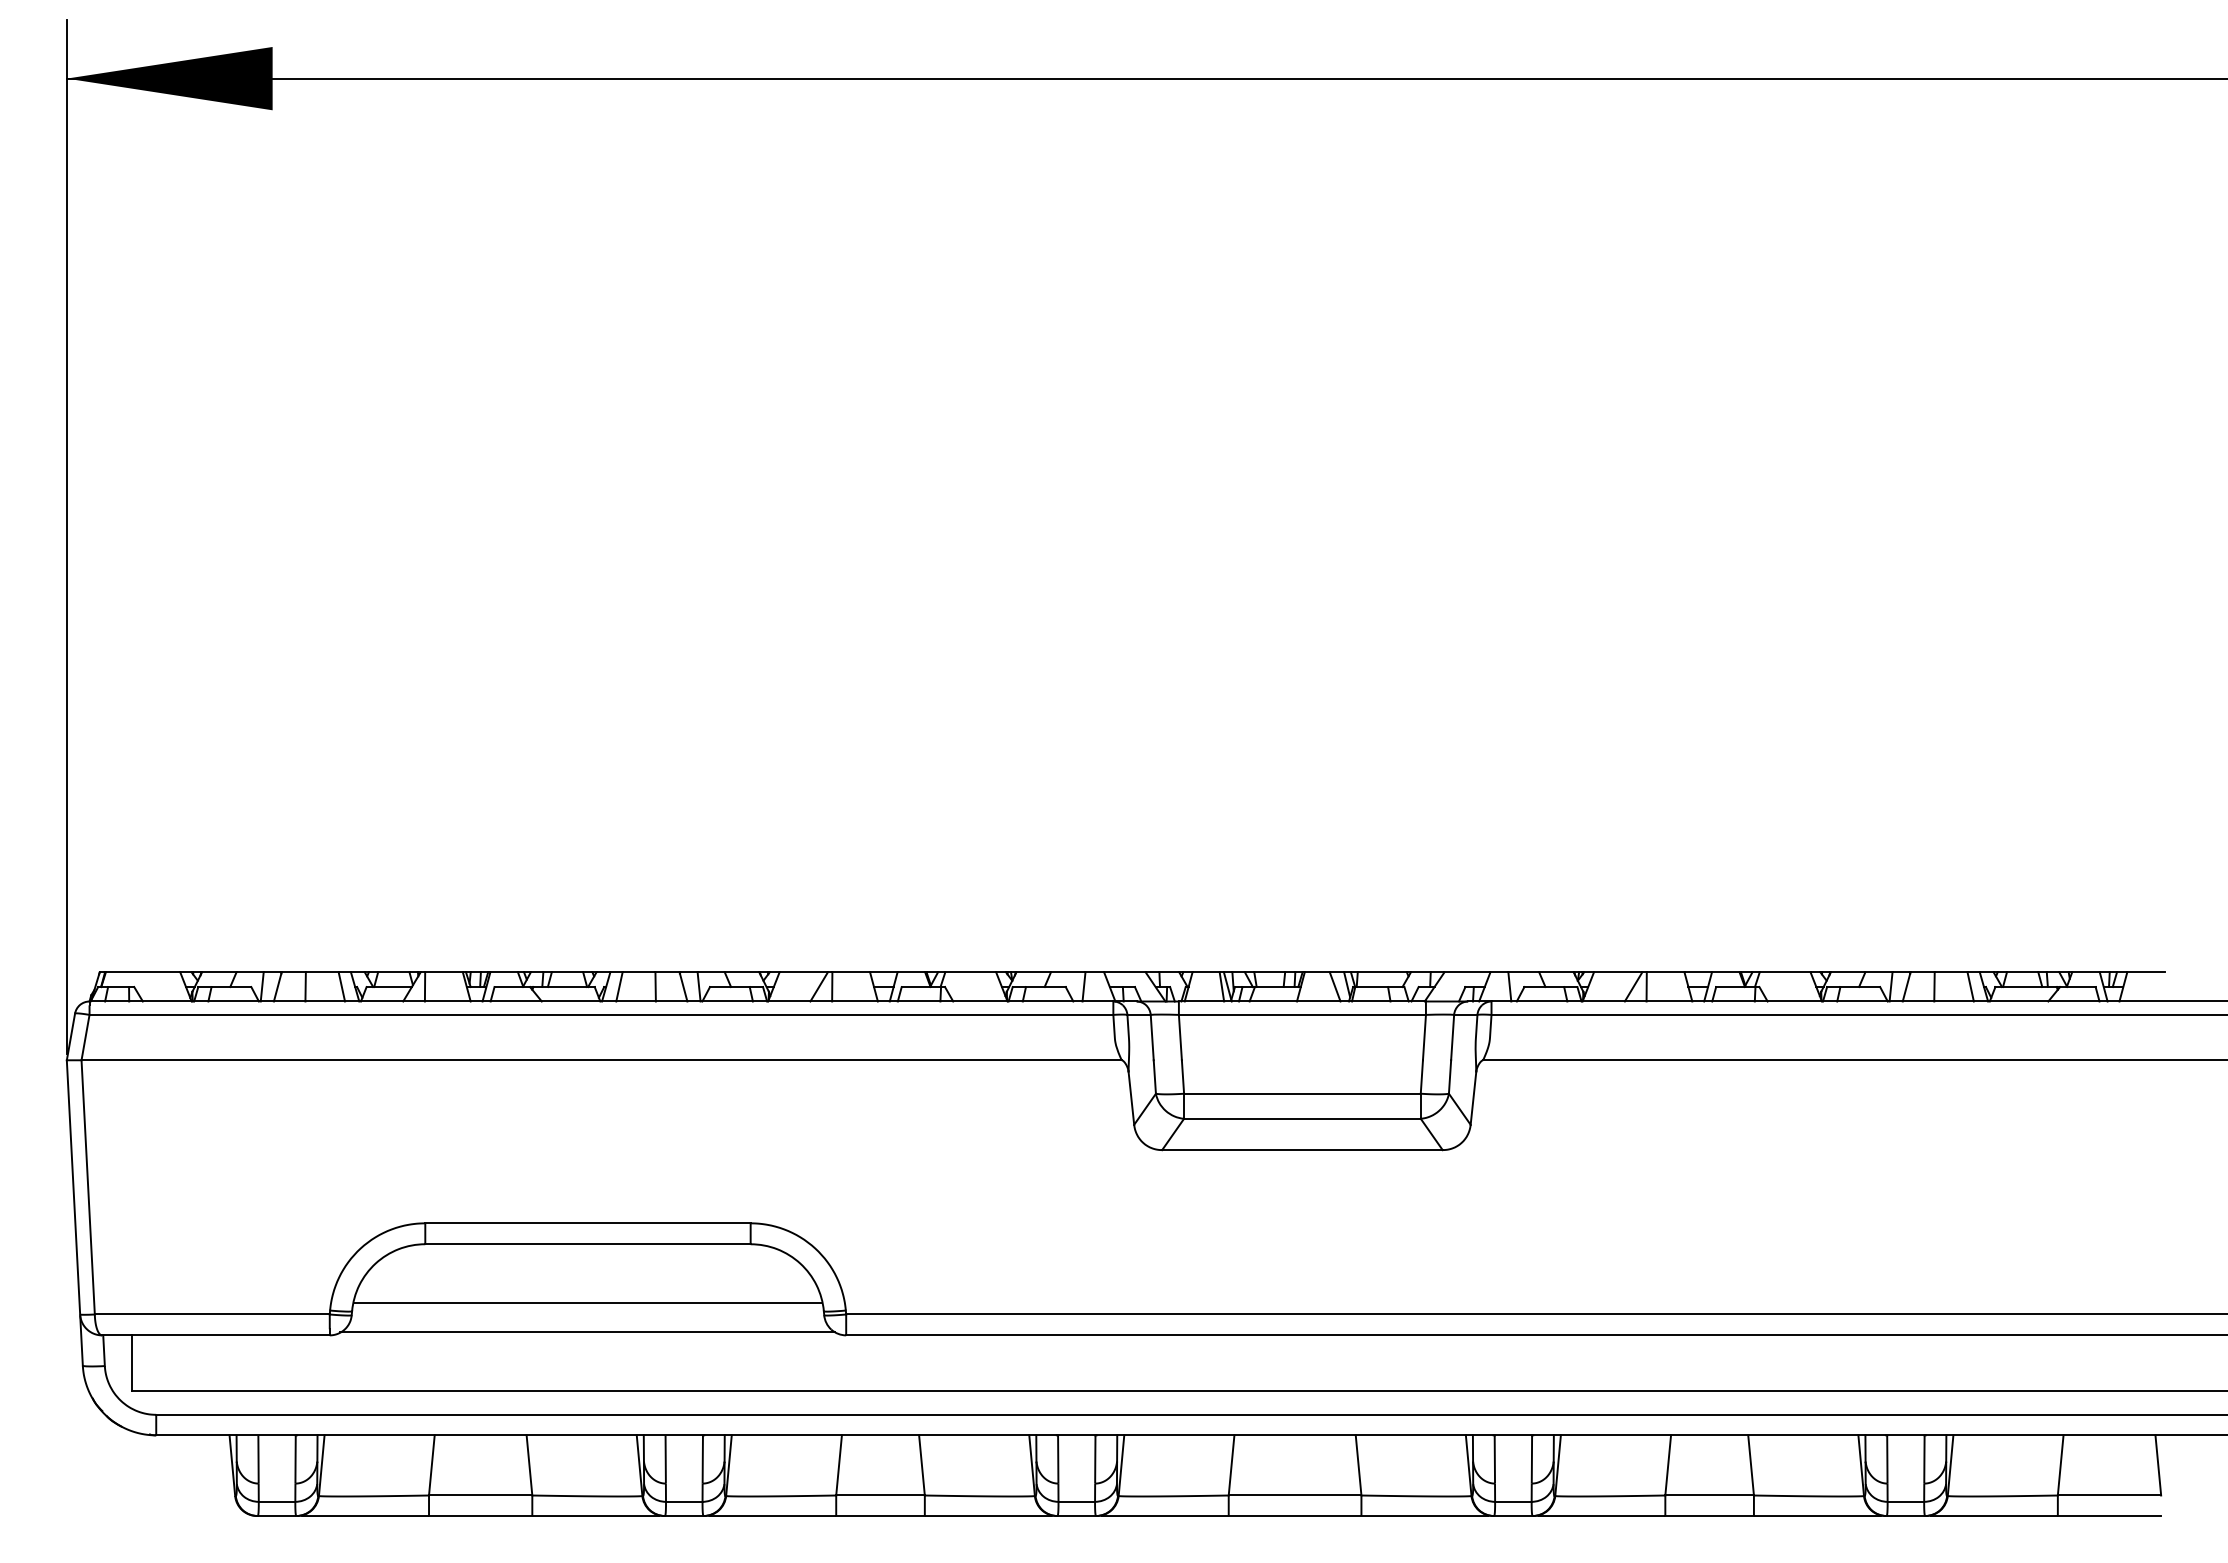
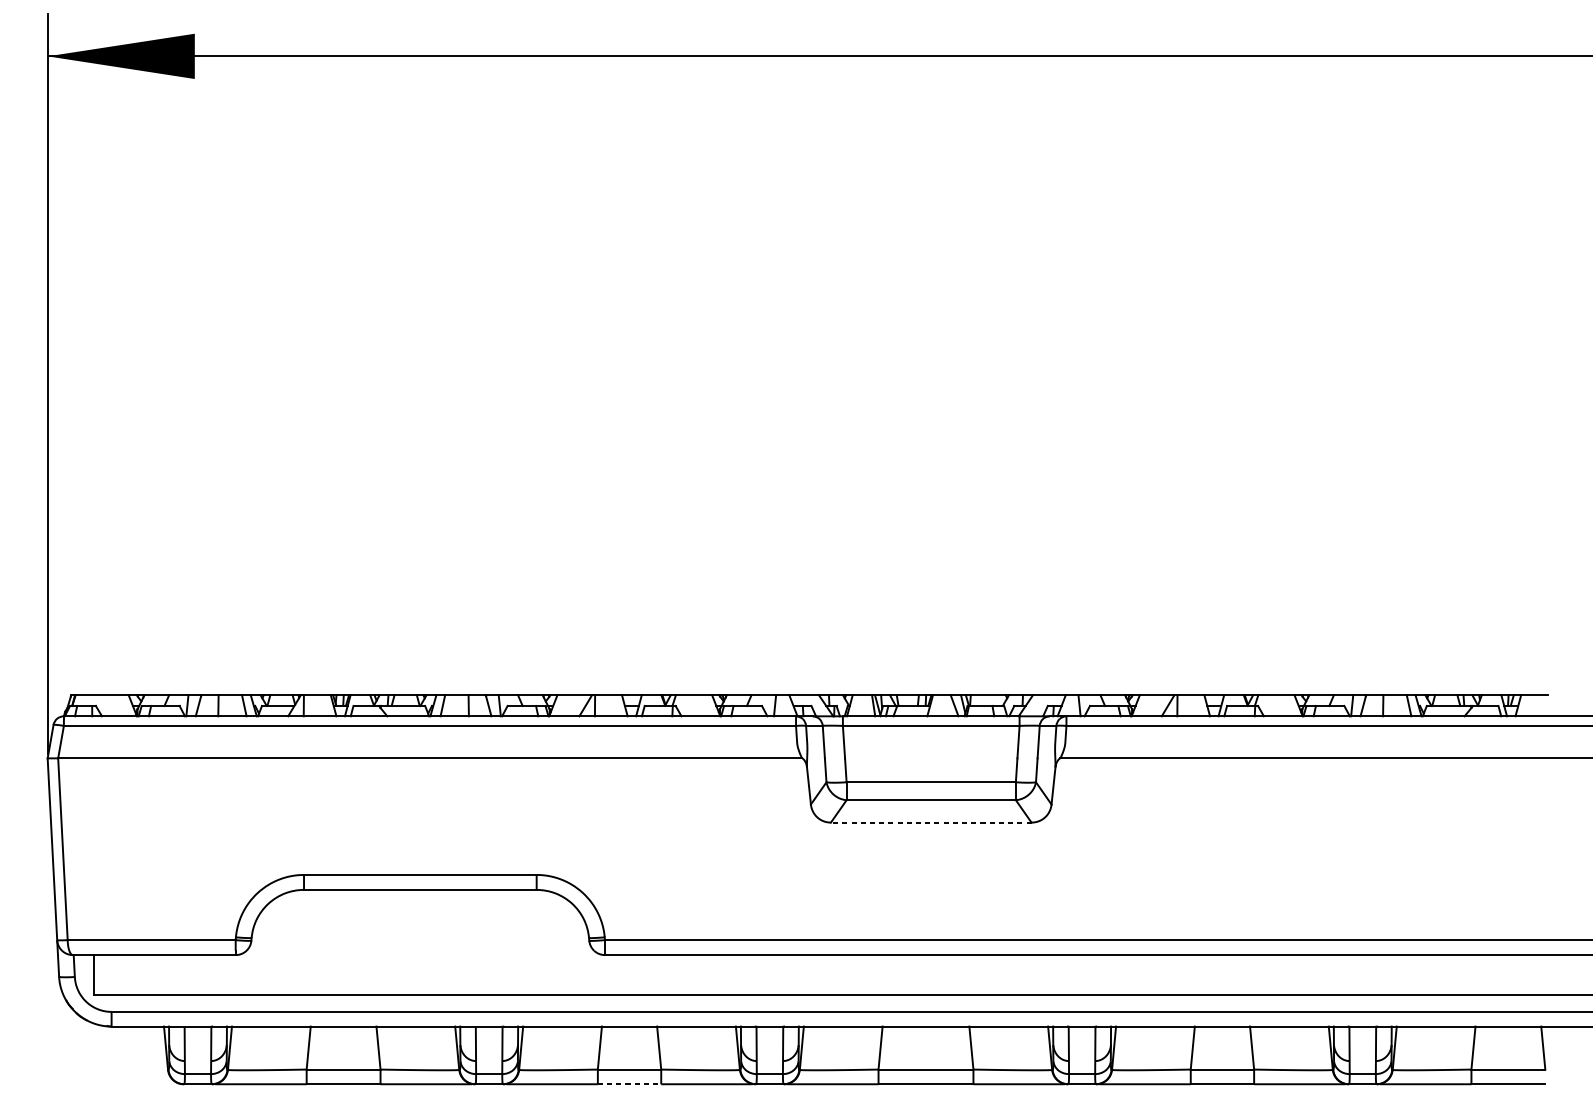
line: (1301, 1150) -> (930, 822), solid -> dashed
line: (587, 1303) -> (419, 932), removed
line: (587, 1332) -> (419, 953), removed
line: (881, 1516) -> (630, 1084), solid -> dashed

